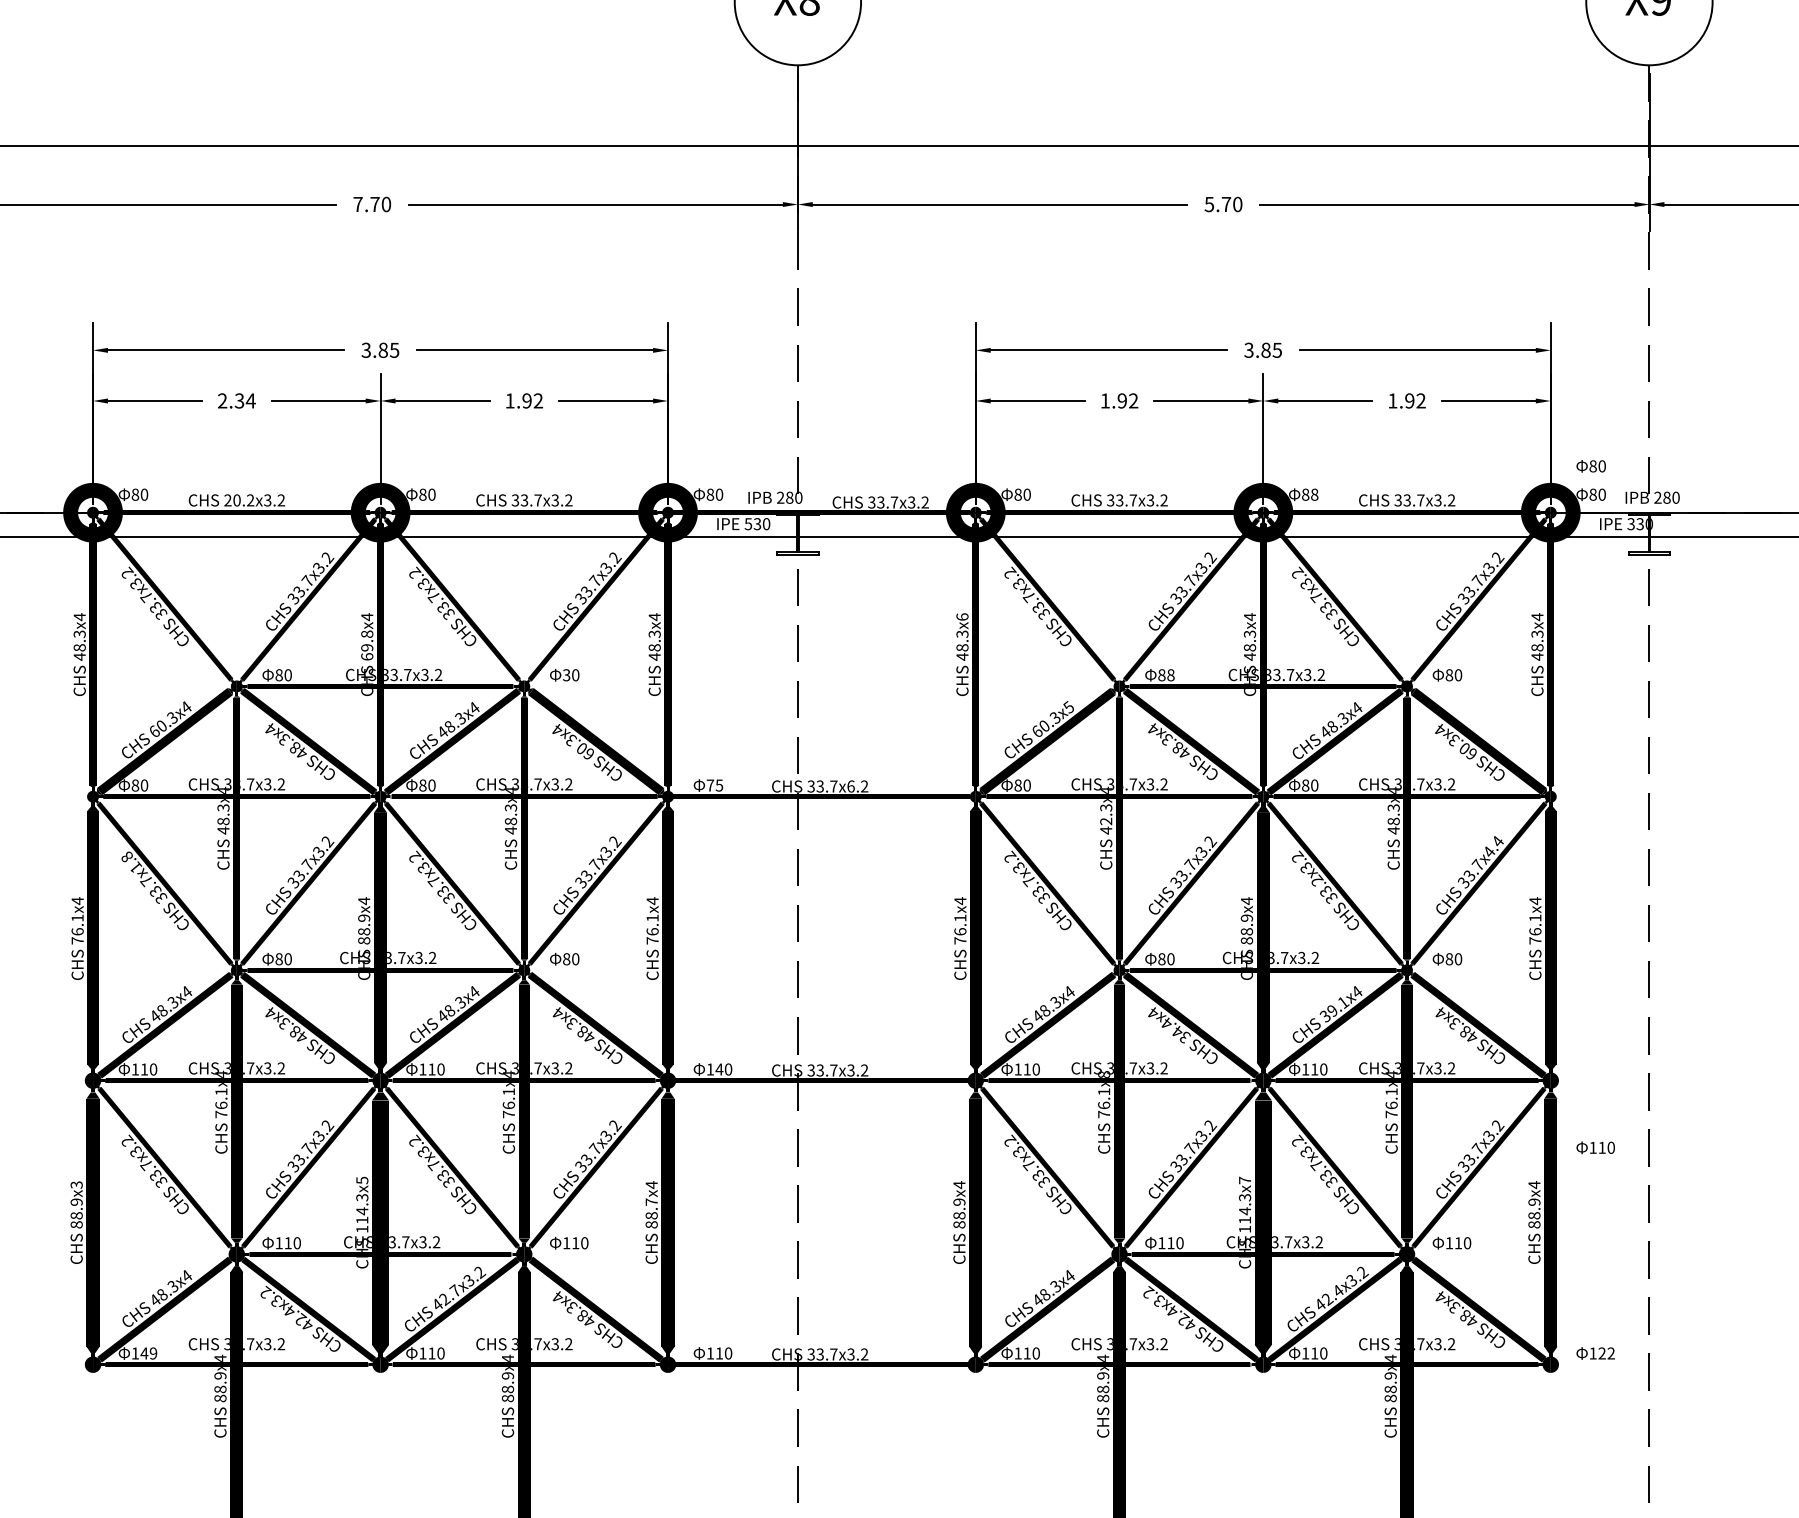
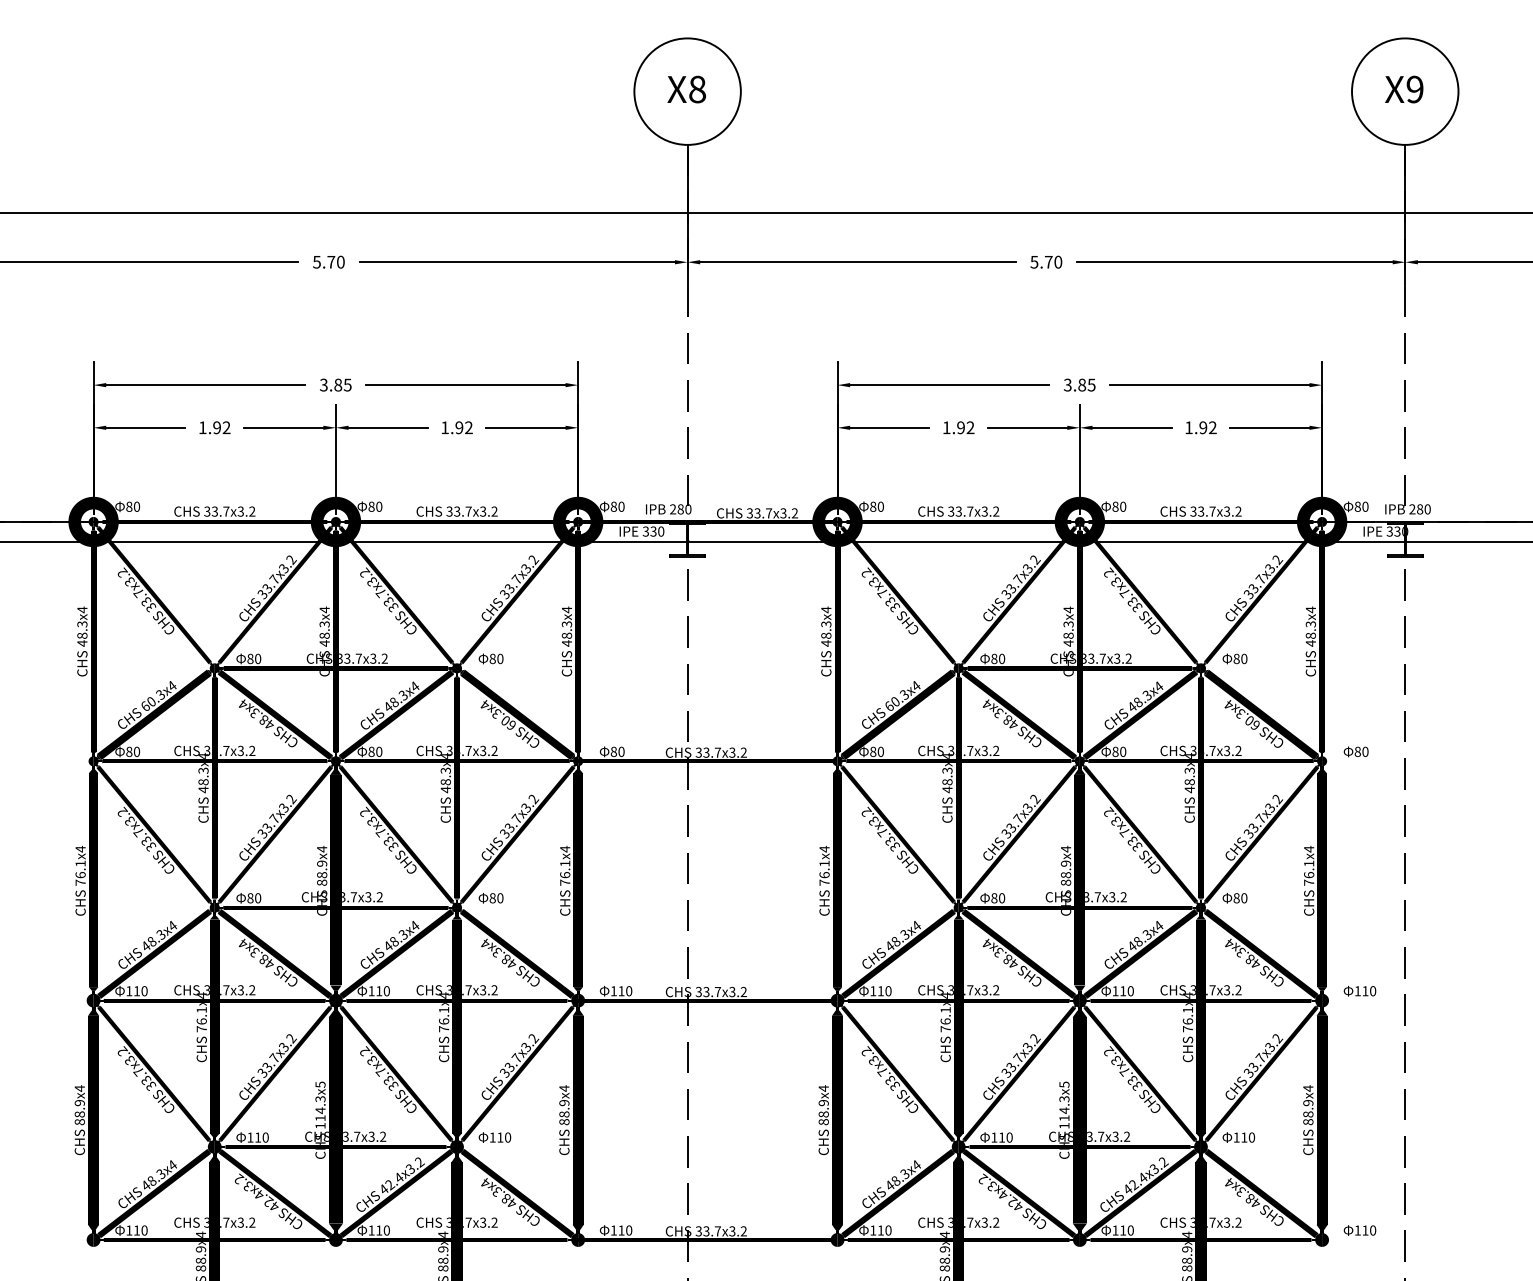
text: (357, 204) -> (316, 262), 7.70 -> 5.70
text: (236, 400) -> (214, 427), 2.34 -> 1.92
text: (1590, 465) -> (1355, 751), moved
text: (1315, 494) -> (1123, 506), 88 -> 80
text: (238, 500) -> (216, 511), 20.2x3.2 -> 33.7x3.2
text: (747, 522) -> (645, 530), 530 -> 330
text: (962, 616) -> (826, 609), 48.3x6 -> 48.3x4
text: (367, 645) -> (324, 633), 69.8x4 -> 48.3x4
text: (566, 674) -> (492, 658), 30 -> 80
text: (1171, 674) -> (1002, 658), 88 -> 80
text: (1068, 706) -> (915, 685), 60.3x5 -> 60.3x4
text: (714, 785) -> (617, 751), 75 -> 80
text: (851, 786) -> (732, 752), 33.7x6.2 -> 33.7x3.2
text: (1106, 821) -> (947, 782), 42.3x4 -> 48.3x4
text: (1494, 846) -> (1274, 803), 33.7x4.4 -> 33.7x3.2
text: (130, 861) -> (125, 815), 33.7x1.8 -> 33.7x3.2
text: (1316, 880) -> (1124, 831), 33.2x3.2 -> 33.7x3.2
text: (1334, 1009) -> (1139, 940), 39.1x4 -> 48.3x4
text: (1176, 1030) -> (1006, 958), 34.4x4 -> 48.3x4
text: (719, 1069) -> (621, 991), 140 -> 110
text: (1103, 1074) -> (945, 995), 76.1x8 -> 76.1x4
text: (1595, 1146) -> (1359, 990), moved
text: (1245, 1180) -> (1064, 1084), 114.3x7 -> 114.3x5
text: (76, 1184) -> (79, 1088), 88.9x3 -> 88.9x4
text: (651, 1202) -> (564, 1103), 88.7x4 -> 88.9x4
text: (454, 1290) -> (398, 1177), 42.7x3.2 -> 42.4x3.2
text: (148, 1353) -> (140, 1230), 149 -> 110
text: (1607, 1353) -> (1369, 1230), 122 -> 110

